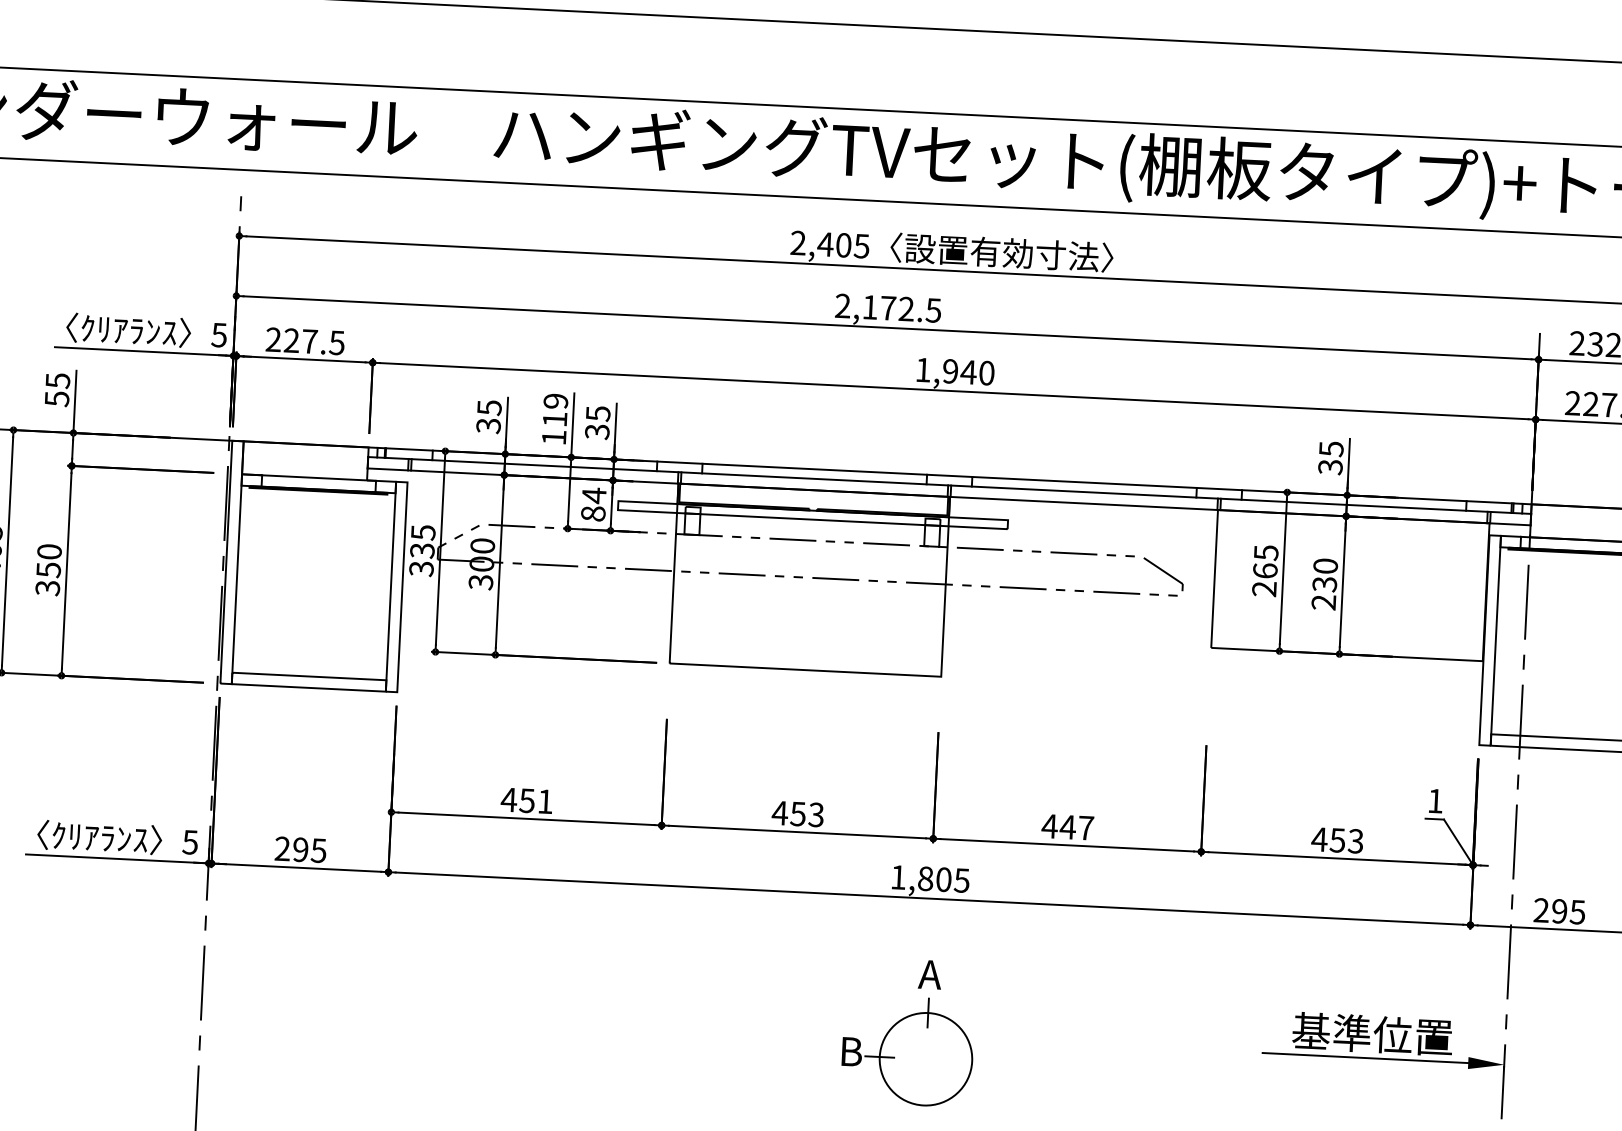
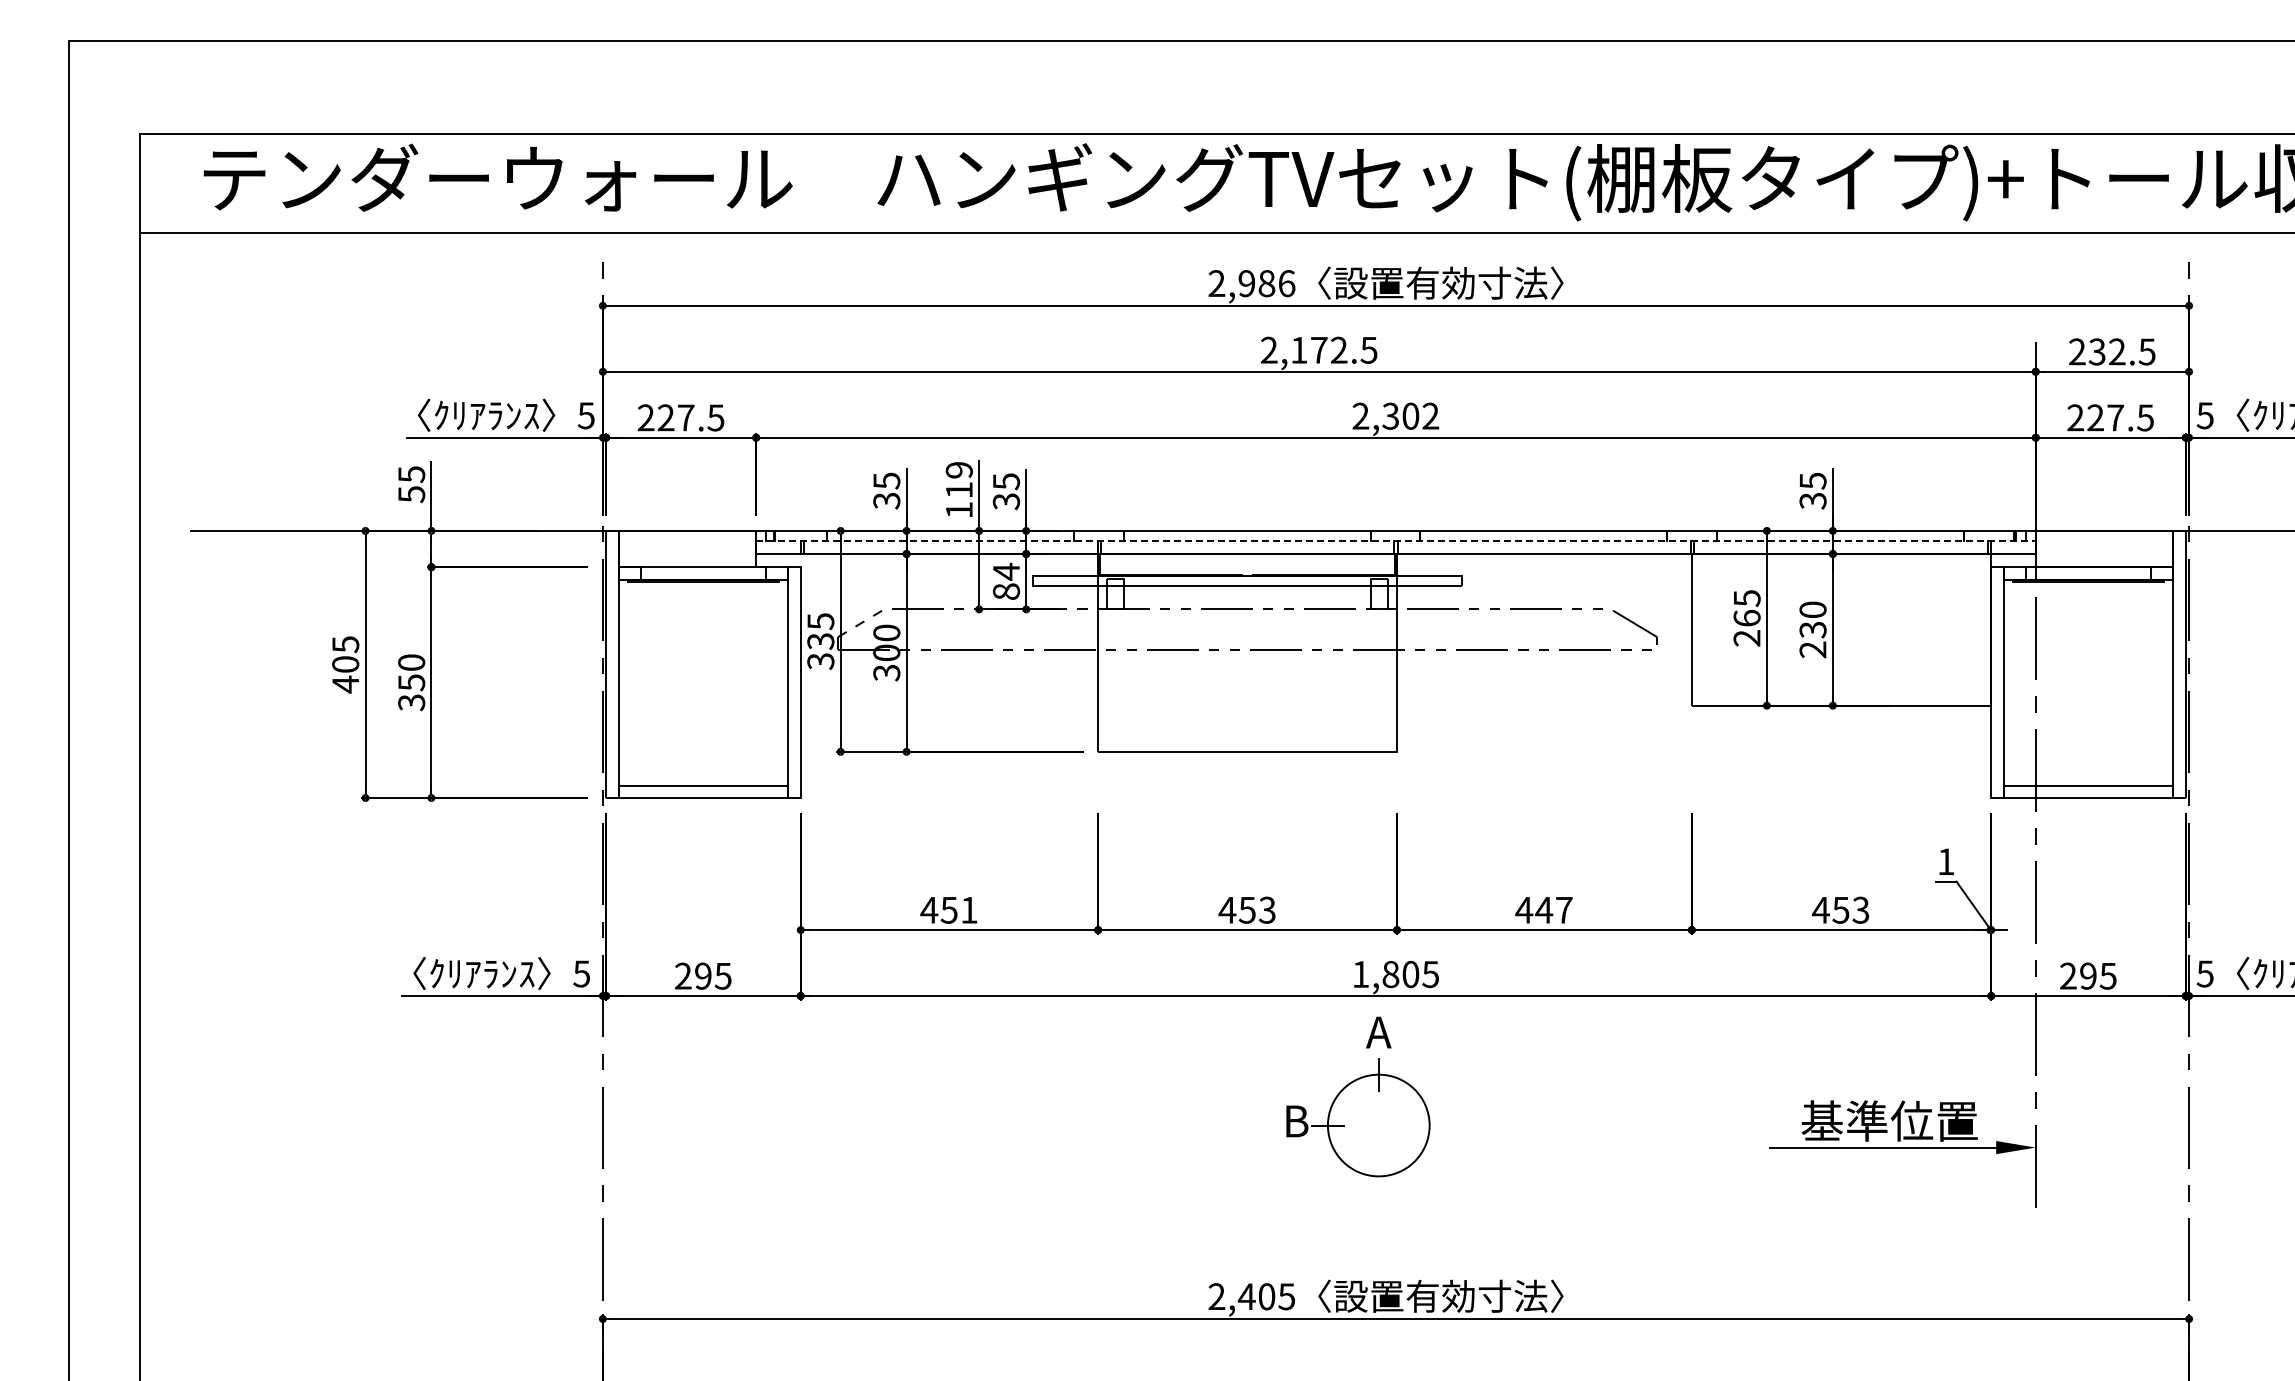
text: (843, 245) -> (1266, 283), 2,405 -> 2,986
text: (954, 370) -> (1395, 415), 1,940 -> 2,302
line: (950, 485) -> (1396, 541), solid -> dashed
part: (908, 1031) -> (1358, 1096), moved

